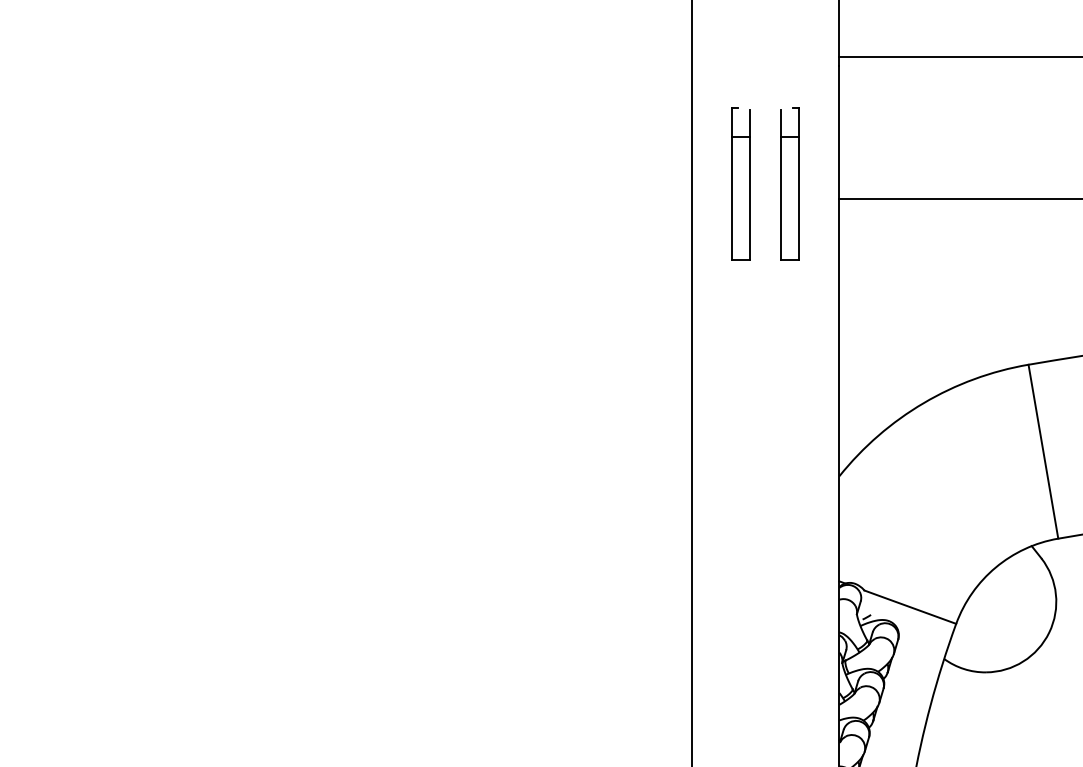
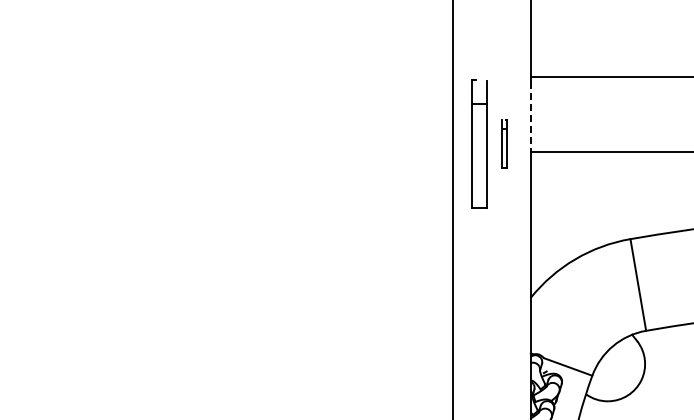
line: (838, 132) -> (530, 116), solid -> dashed
part: (740, 183) -> (478, 143), size x1.6
part: (789, 183) -> (504, 143), size x0.6

